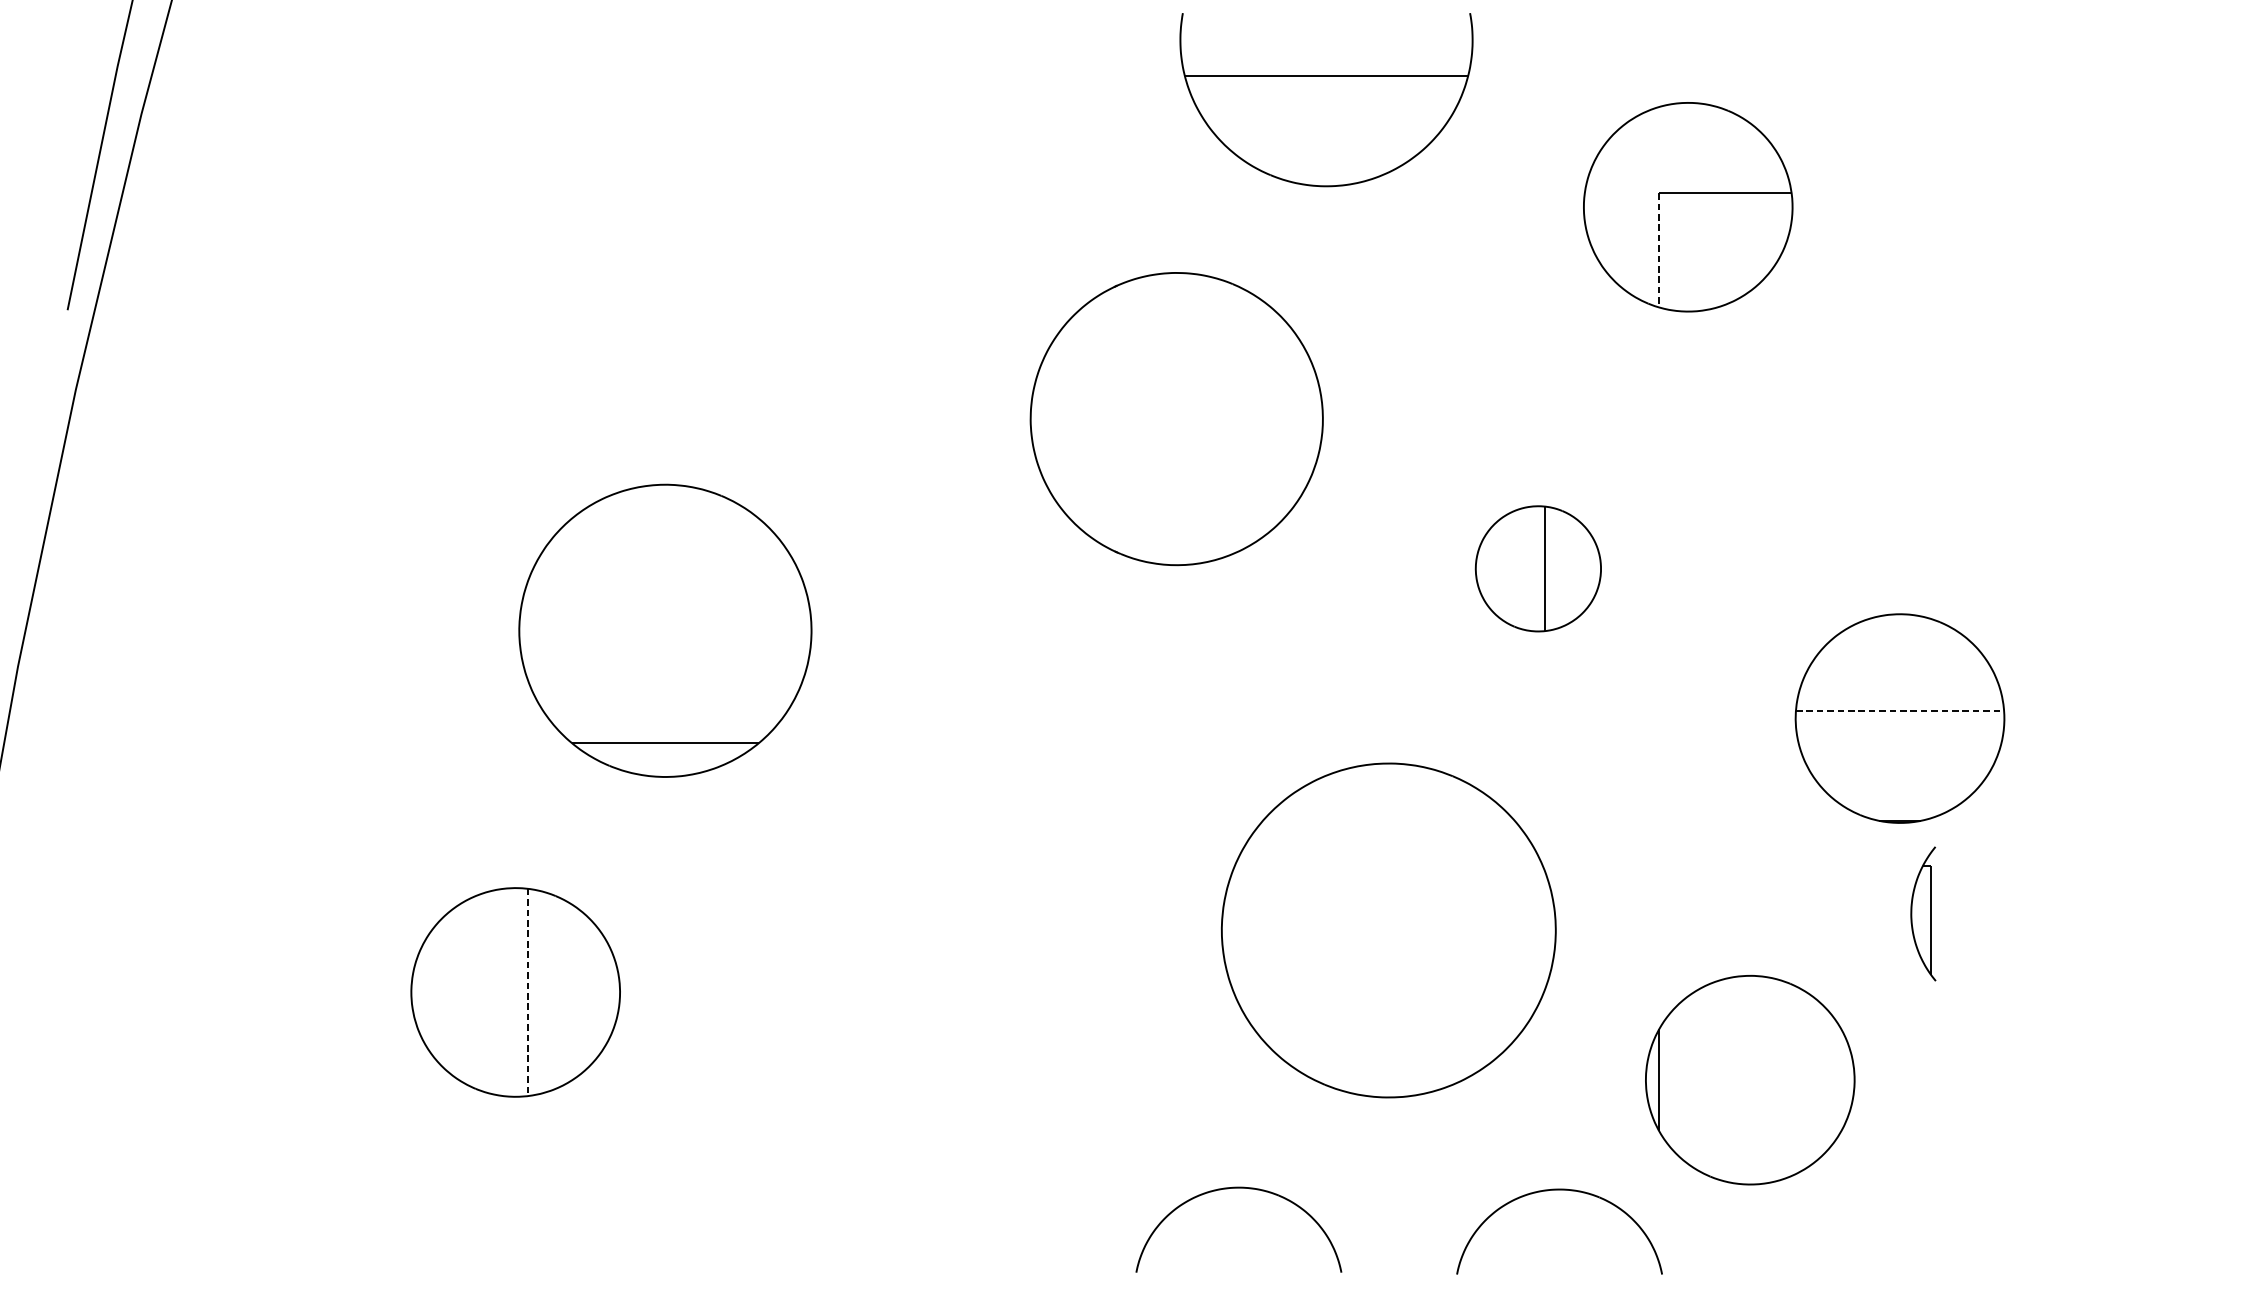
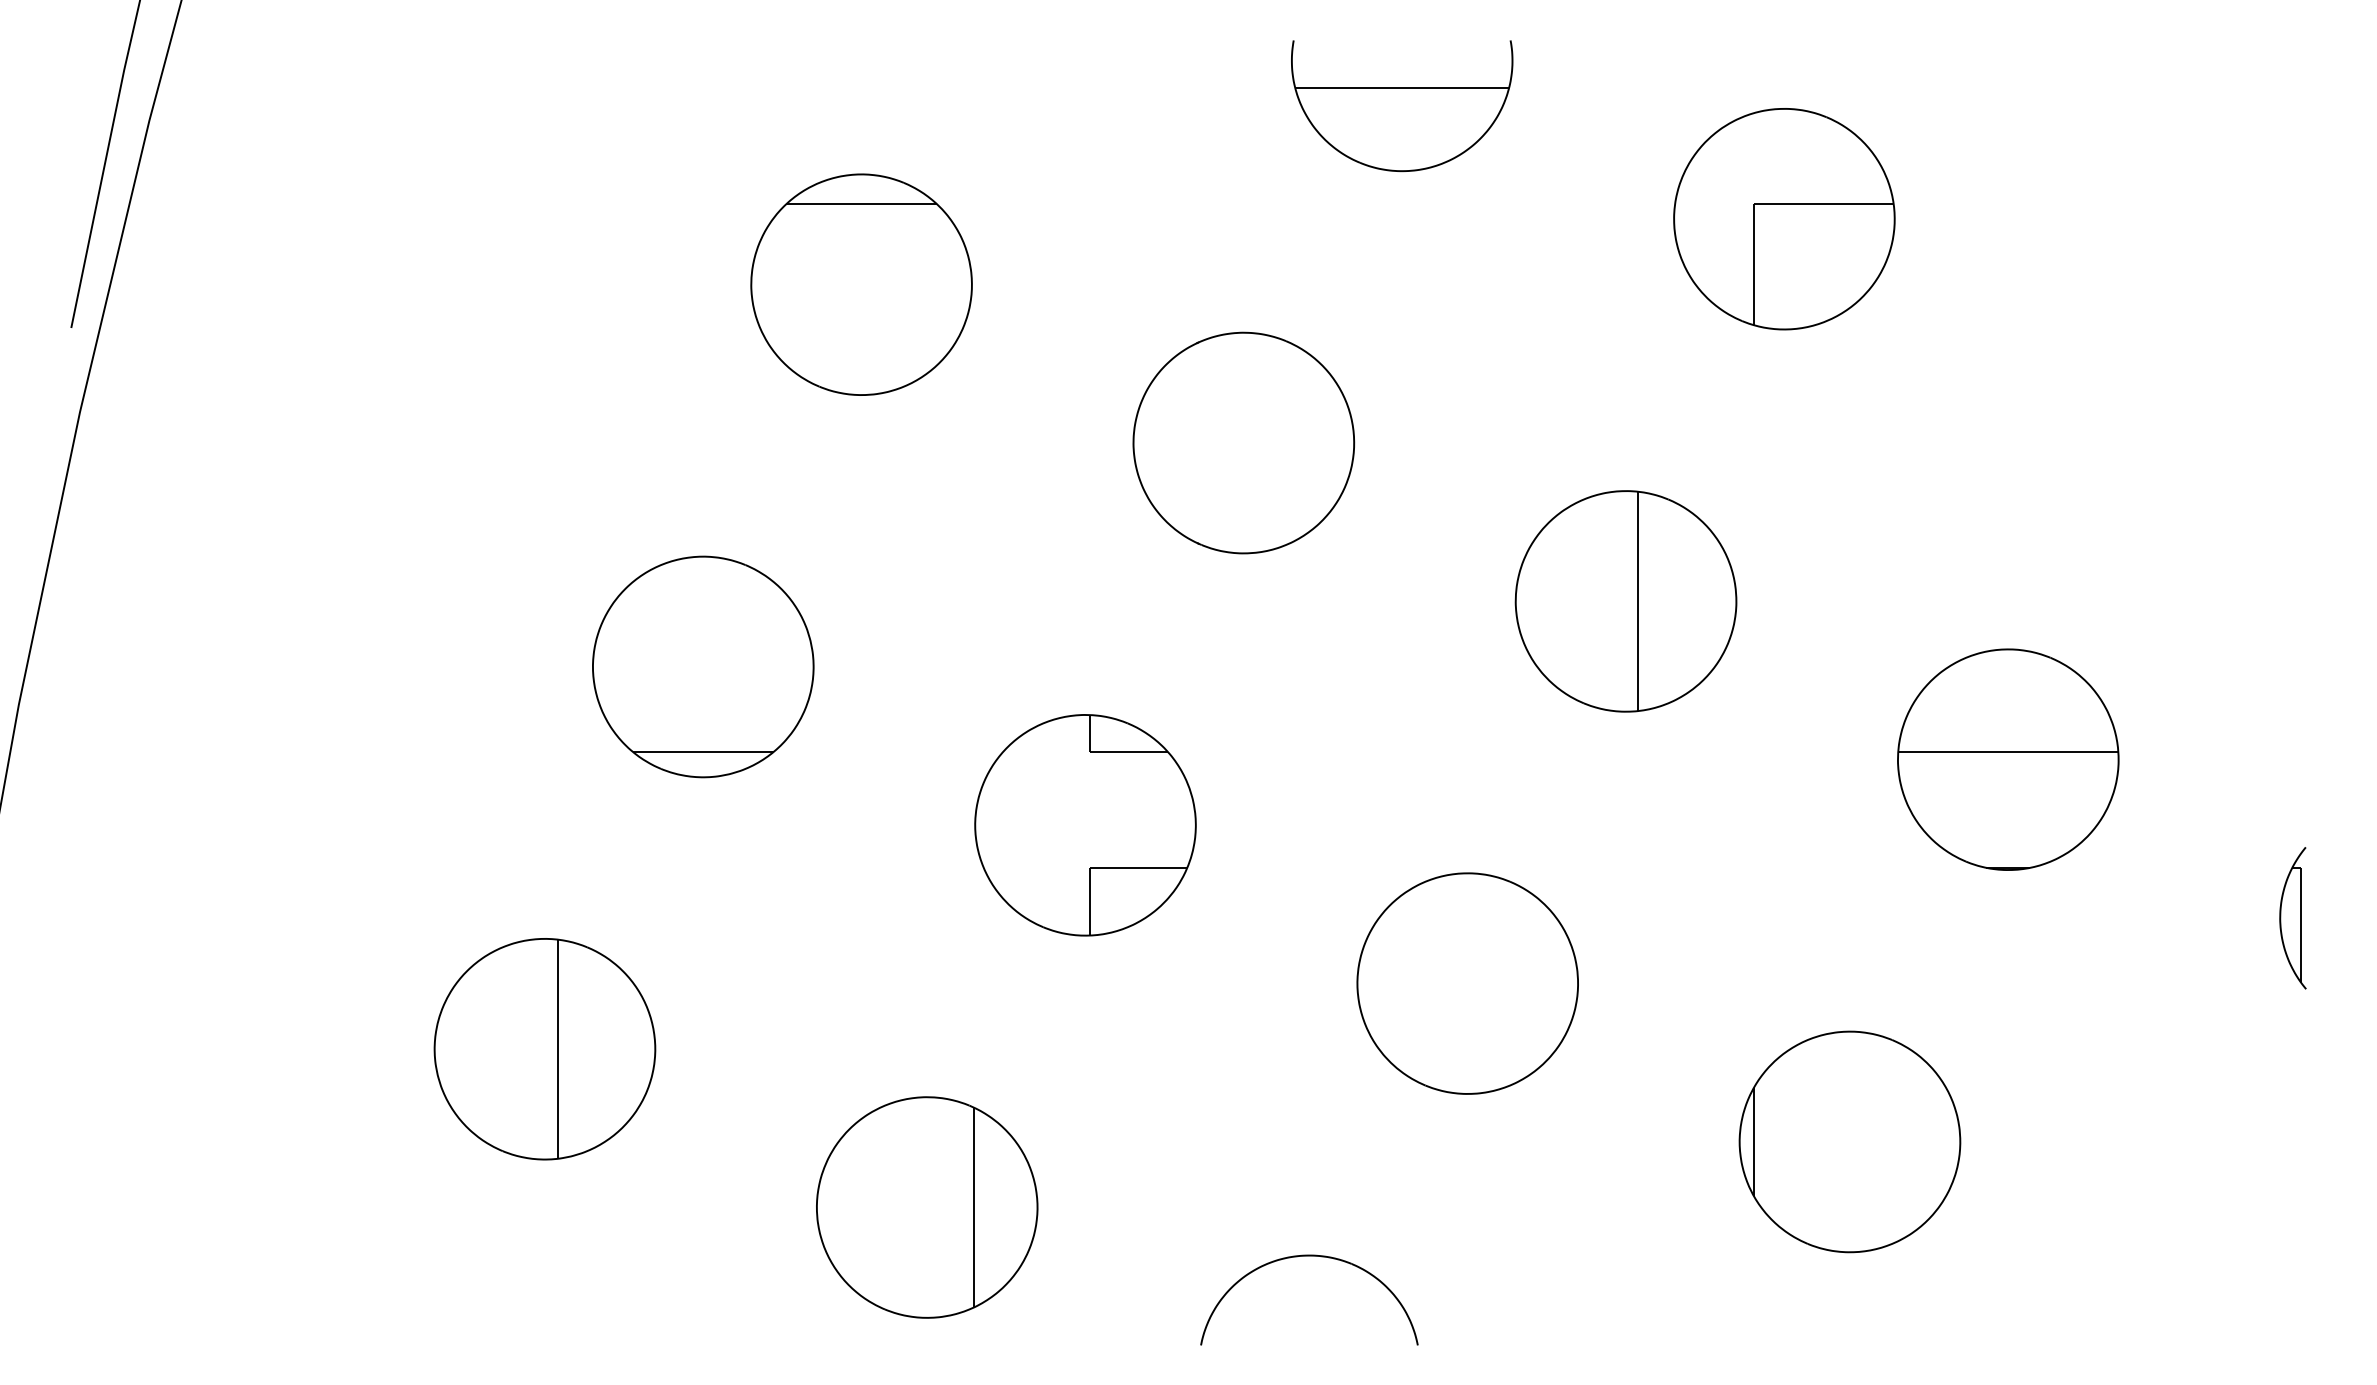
part: (1326, 100) -> (1402, 106), size x0.71
line: (1658, 251) -> (1753, 265), dashed -> solid
part: (815, 269) -> (861, 284), added
part: (1176, 418) -> (1243, 442), size x0.71
part: (1537, 568) -> (1625, 601), size x1.67
part: (665, 630) -> (703, 666), size x0.71
line: (1900, 710) -> (2008, 751), dashed -> solid
part: (1027, 780) -> (1085, 825), added
part: (1922, 914) -> (2292, 918), moved
part: (1388, 930) -> (1467, 983), size x0.62
line: (528, 992) -> (558, 1049), dashed -> solid
part: (877, 1142) -> (927, 1207), added
part: (1559, 1190) -> (1648, 1258), removed

